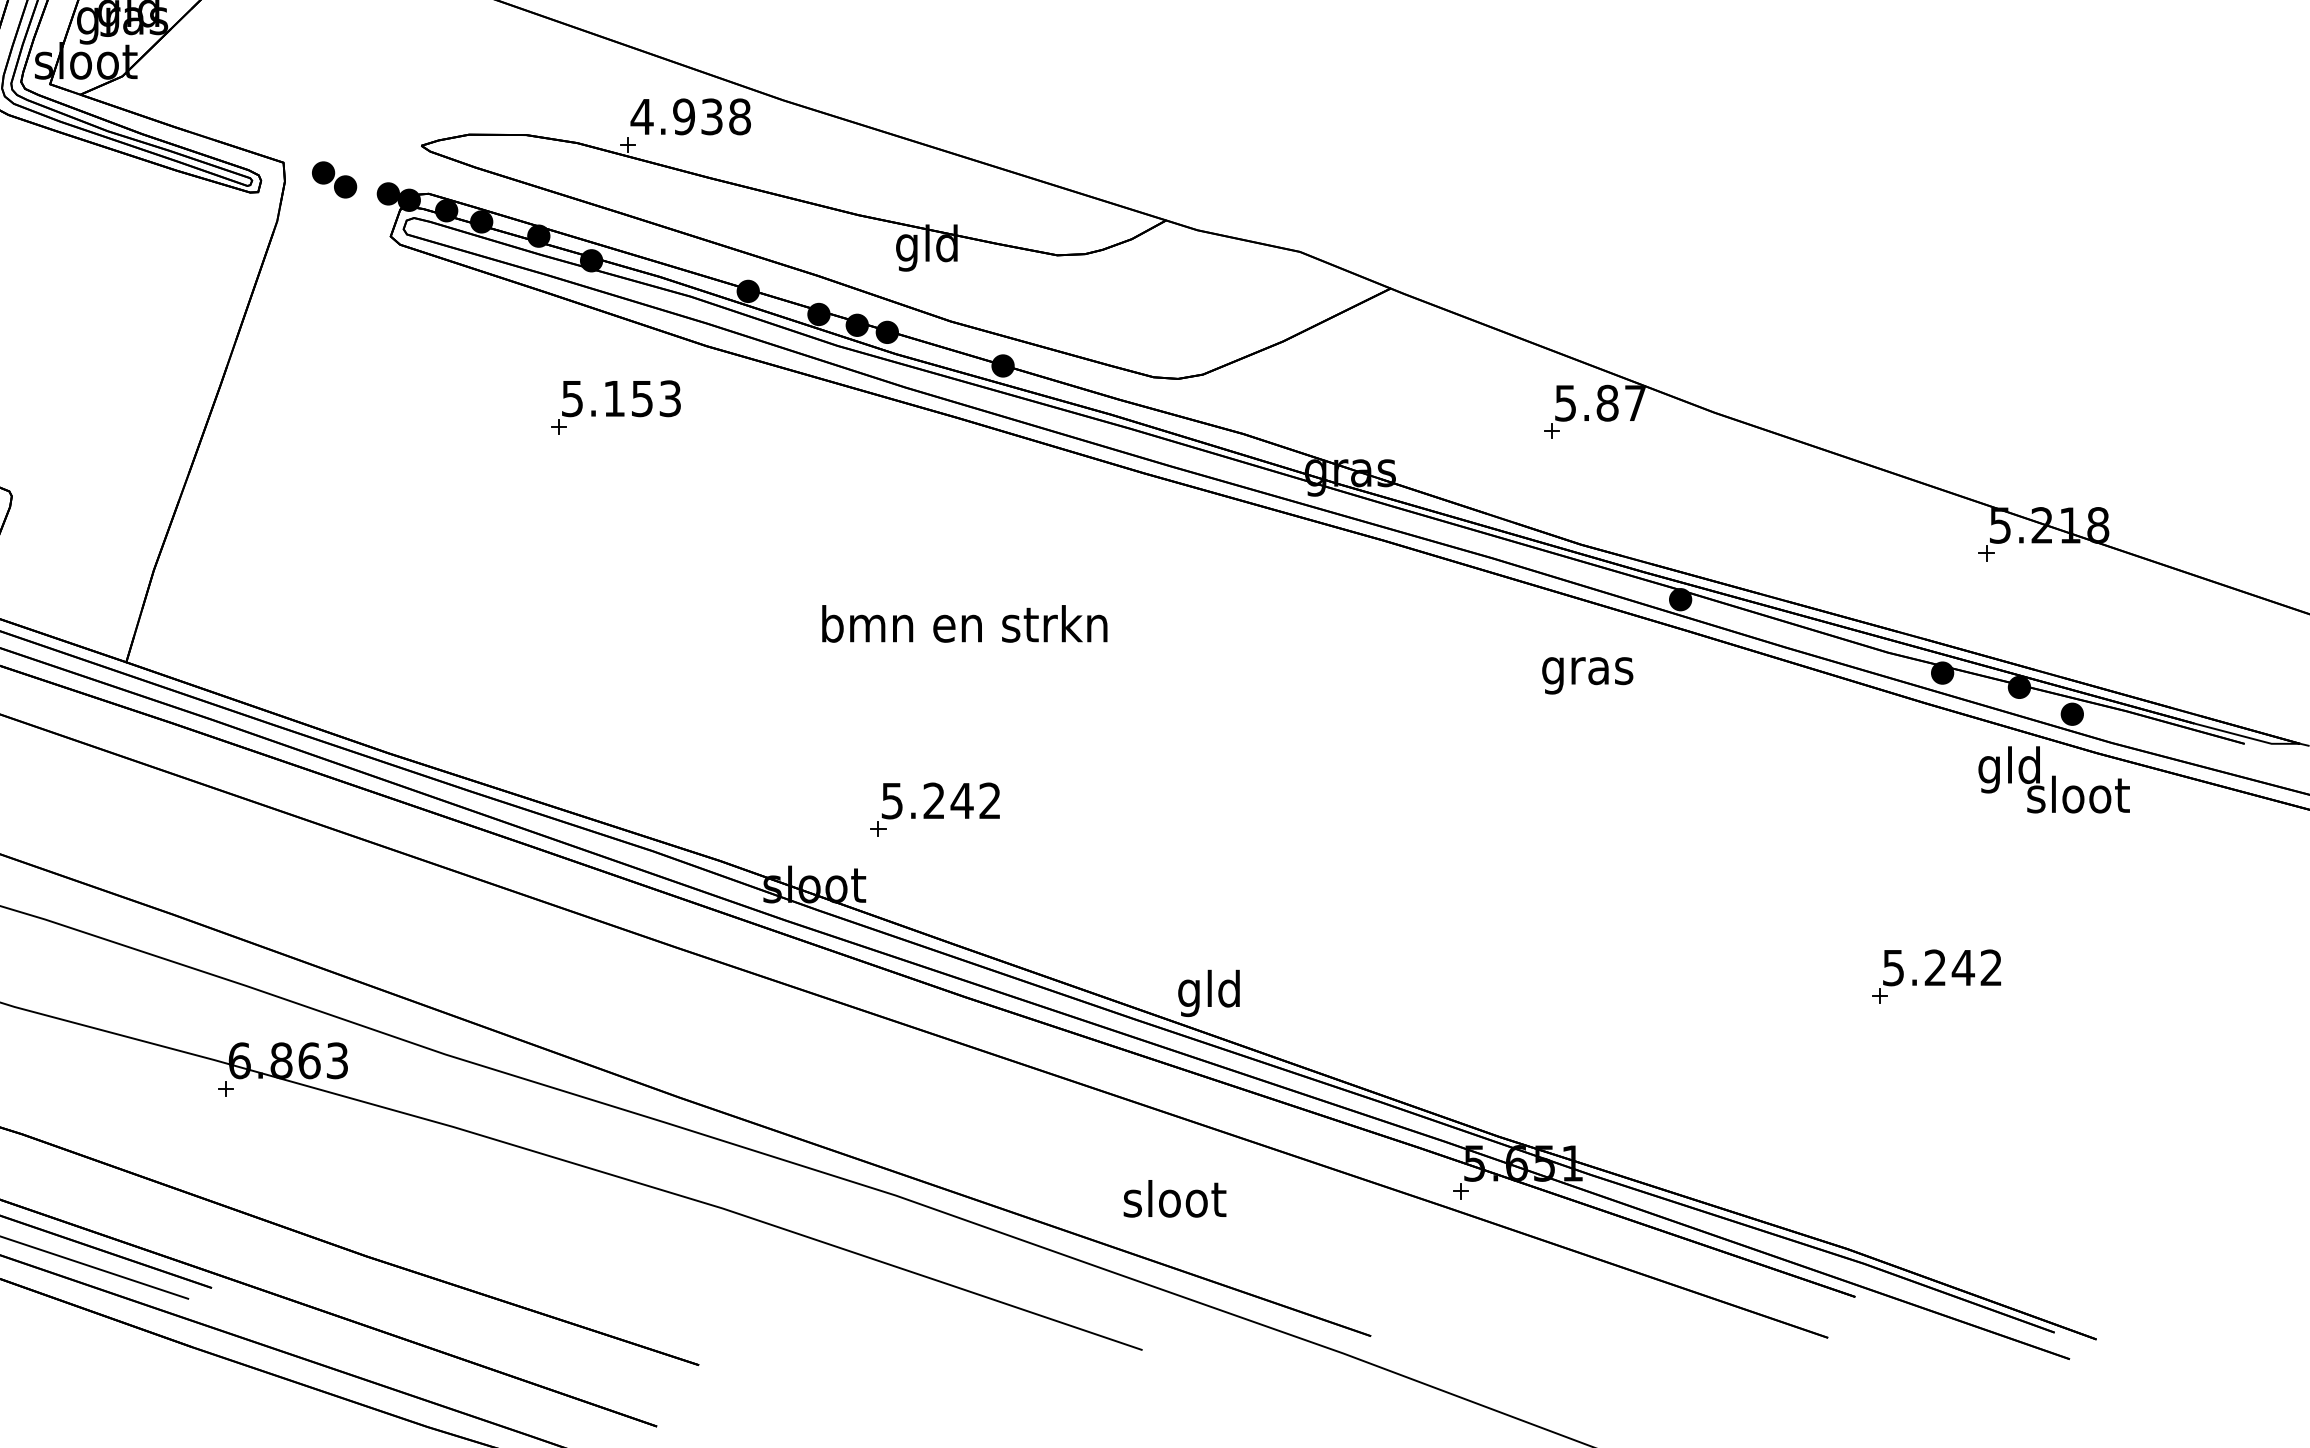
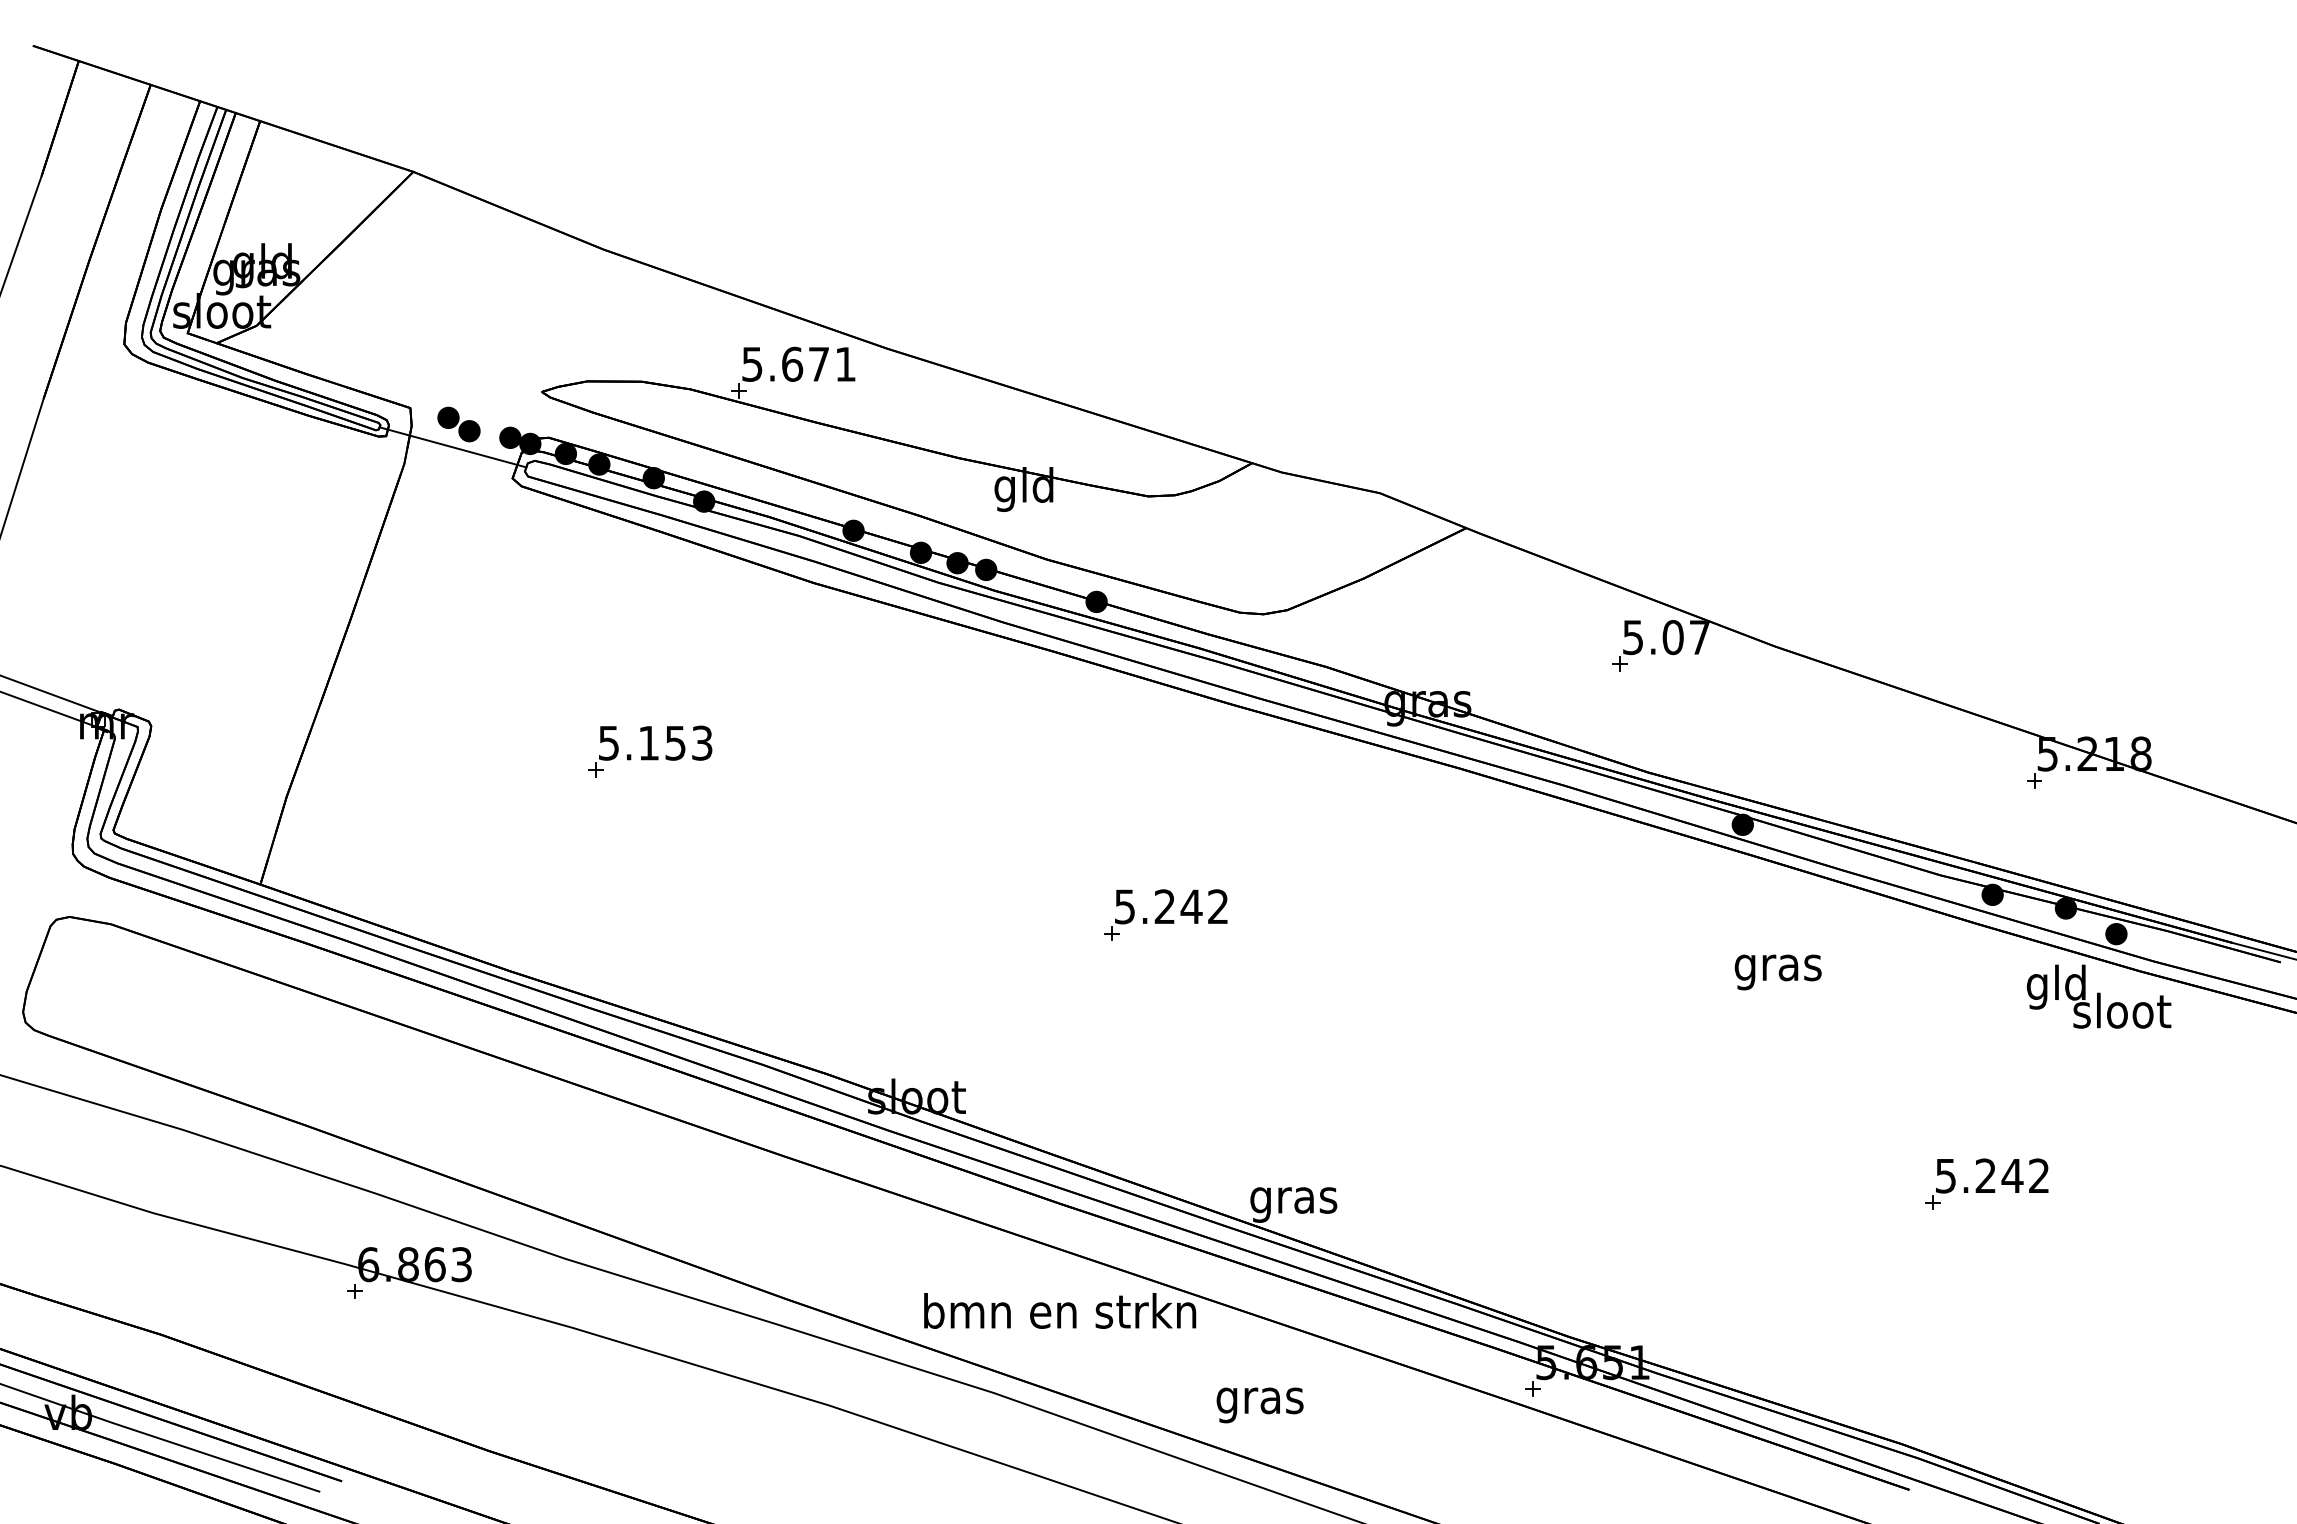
text: (690, 115) -> (798, 363), 4.938 -> 5.671
line: (327, 204) -> (452, 447), added
text: (1606, 403) -> (1672, 637), 5.87 -> 5.07
part: (616, 407) -> (650, 751), moved
text: (965, 623) -> (1060, 1310), moved
text: (1586, 675) -> (1777, 972), moved
part: (934, 809) -> (1165, 914), moved
text: (1209, 992) -> (1293, 1199), gld -> gras
text: (1174, 1203) -> (1260, 1400), sloot -> gras

